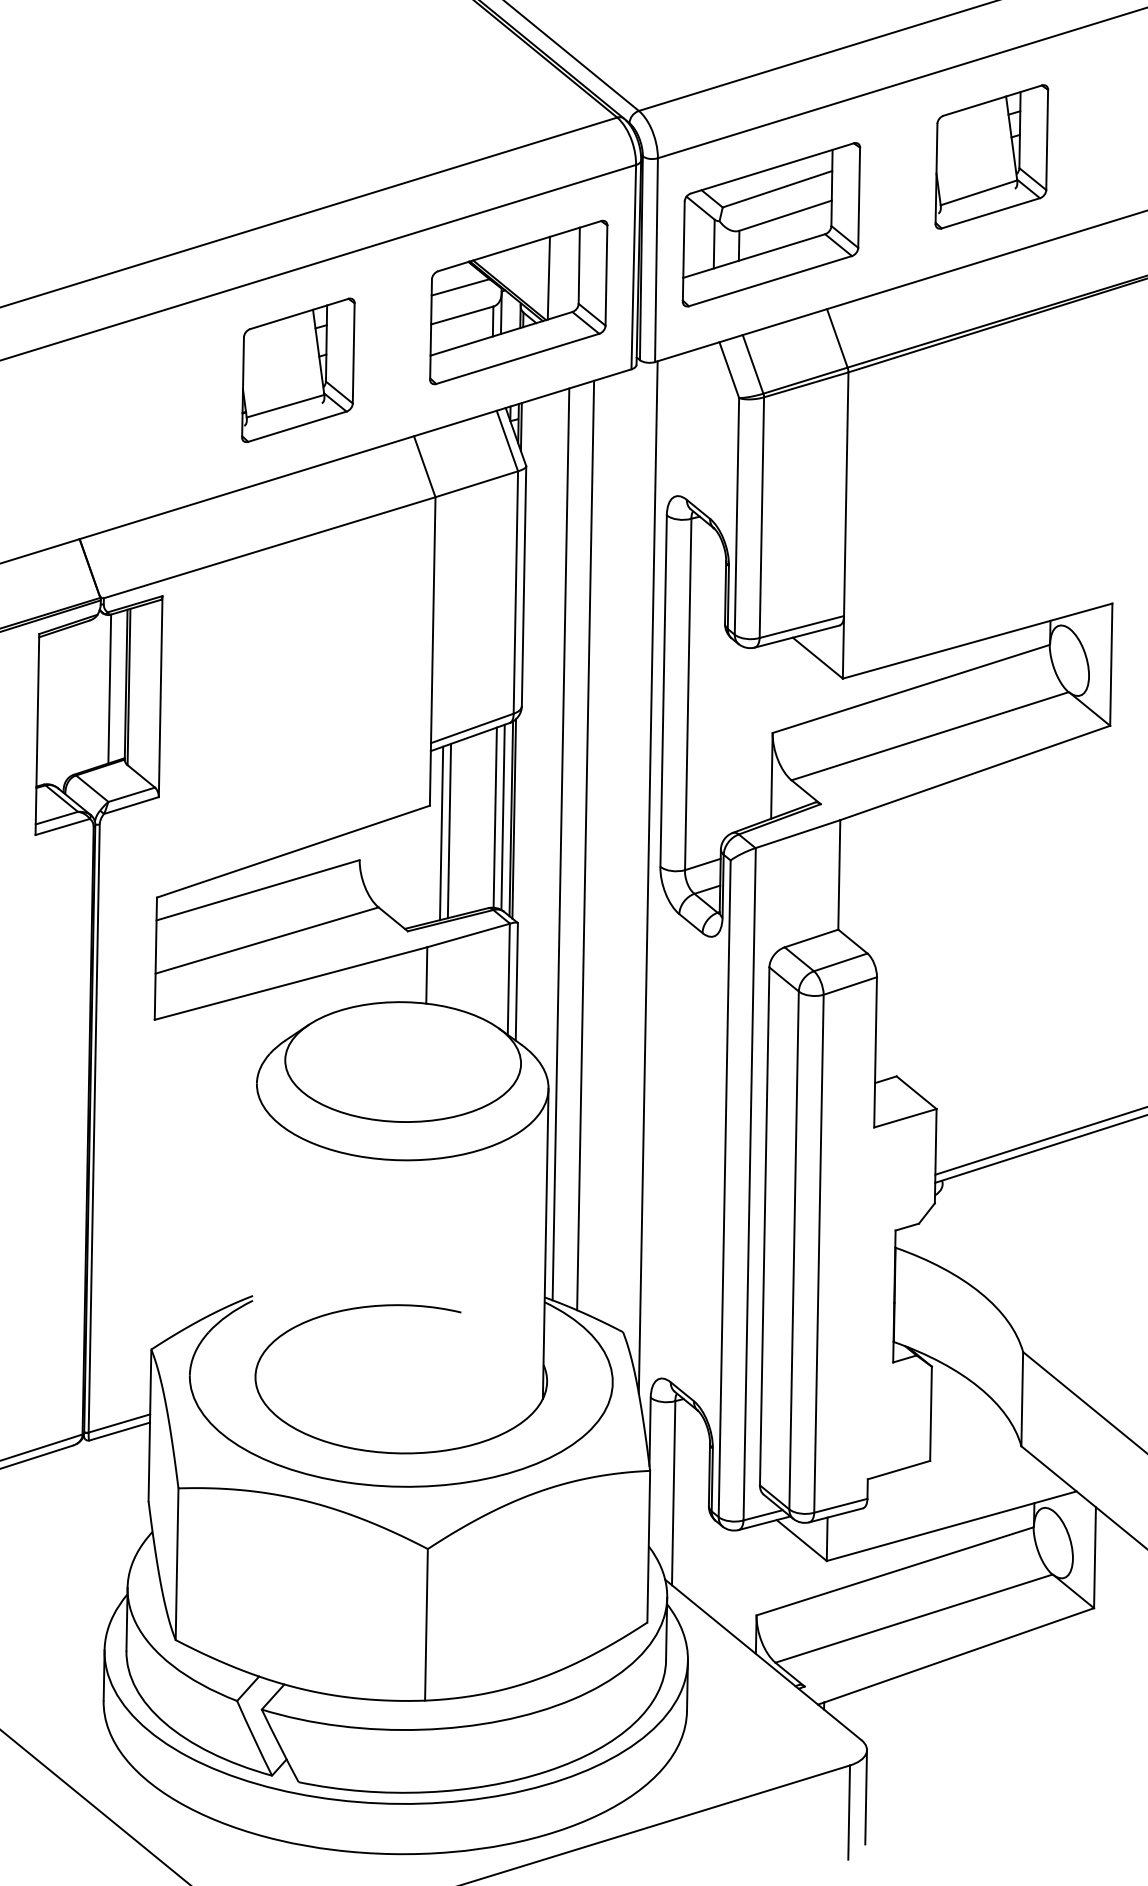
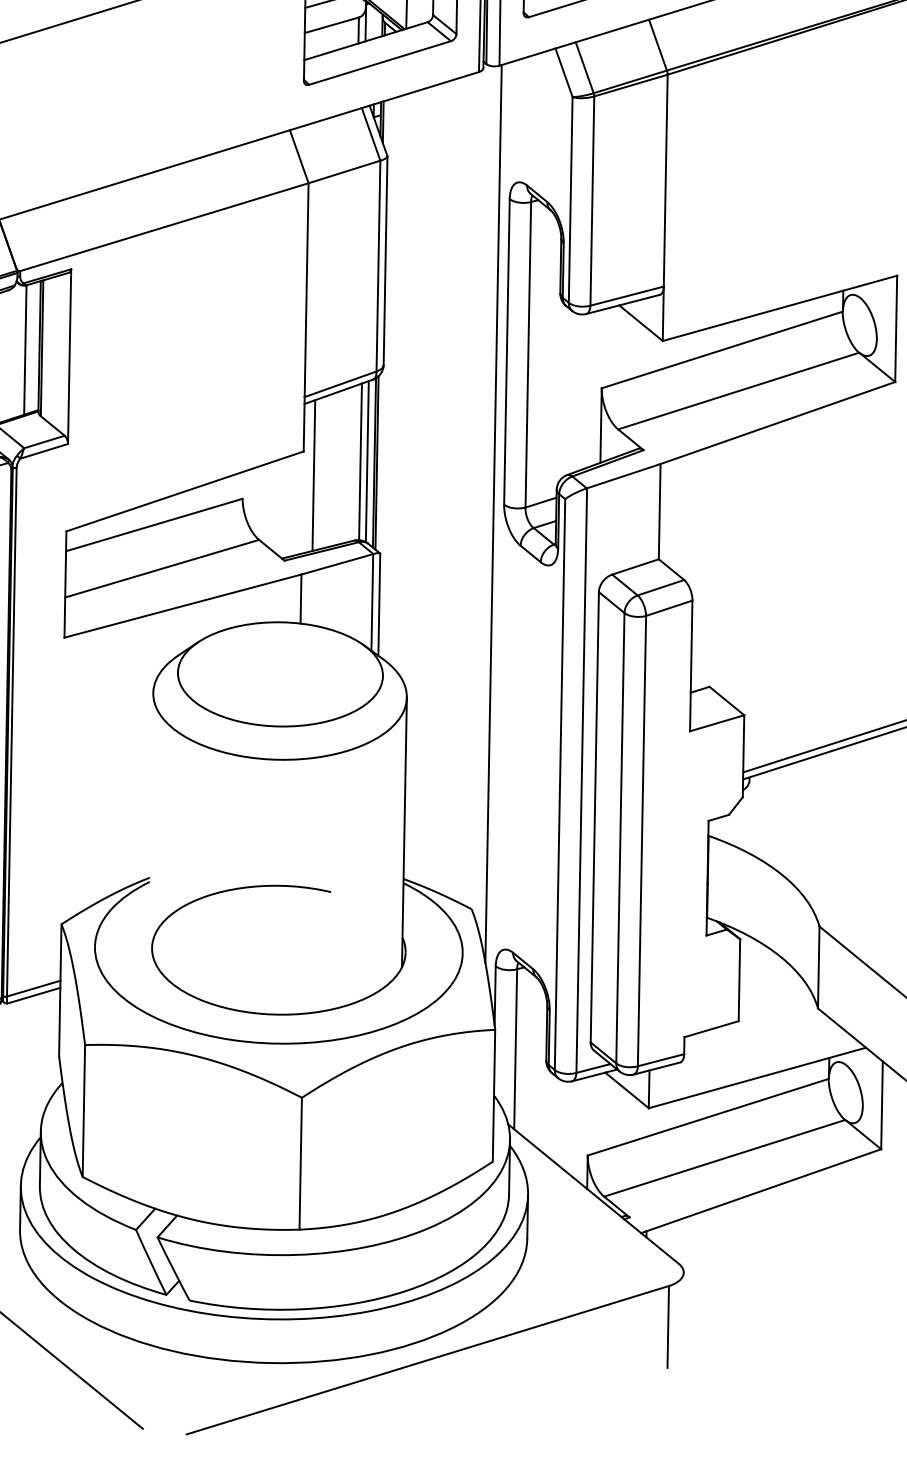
part: (298, 369) -> (189, 72), removed
line: (449, 830) -> (320, 473), removed
line: (560, 844) -> (417, 485), removed
line: (585, 845) -> (439, 486), removed
line: (866, 1797) -> (683, 1313), removed

